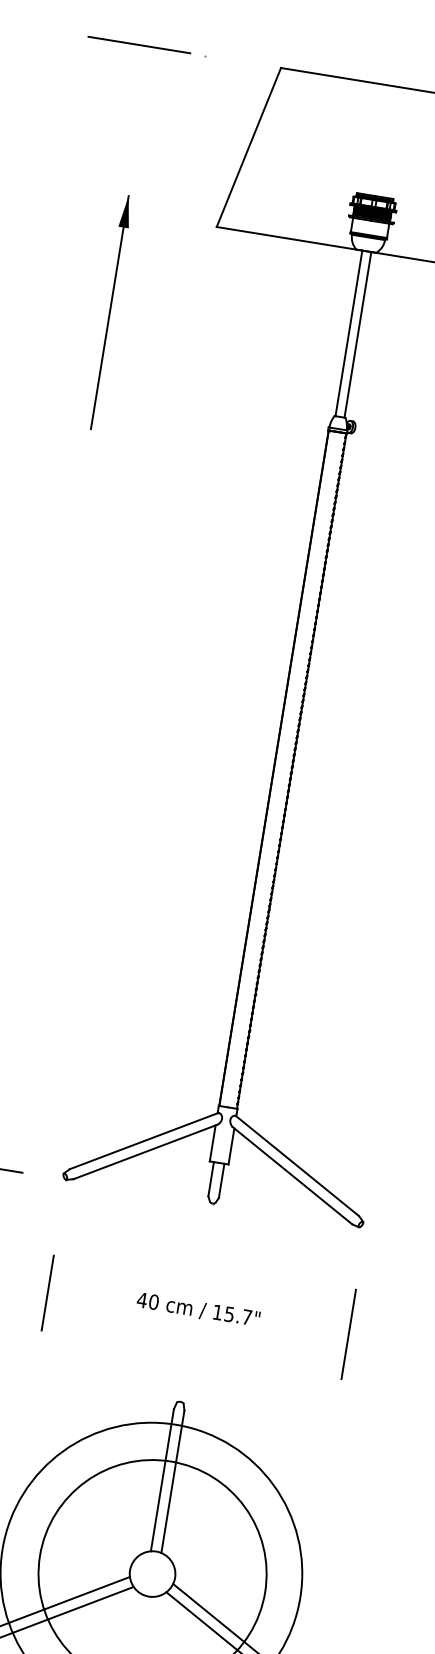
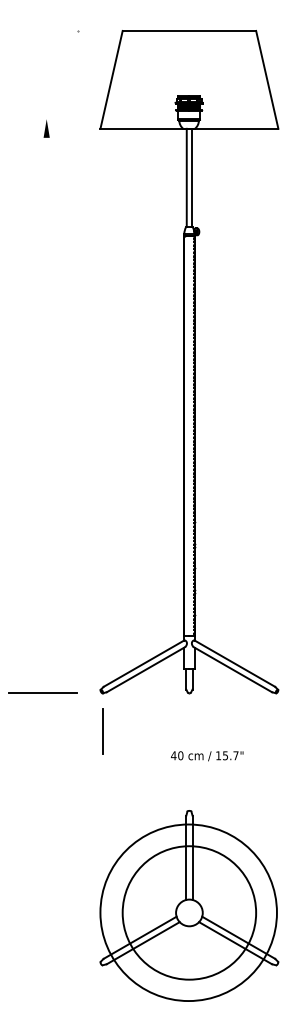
line: (139, 44) -> (38, 30), removed
line: (109, 312) -> (46, 188), removed
line: (47, 1293) -> (102, 731), moved
text: (198, 1310) -> (207, 756), moved
line: (349, 1333) -> (280, 755), removed

